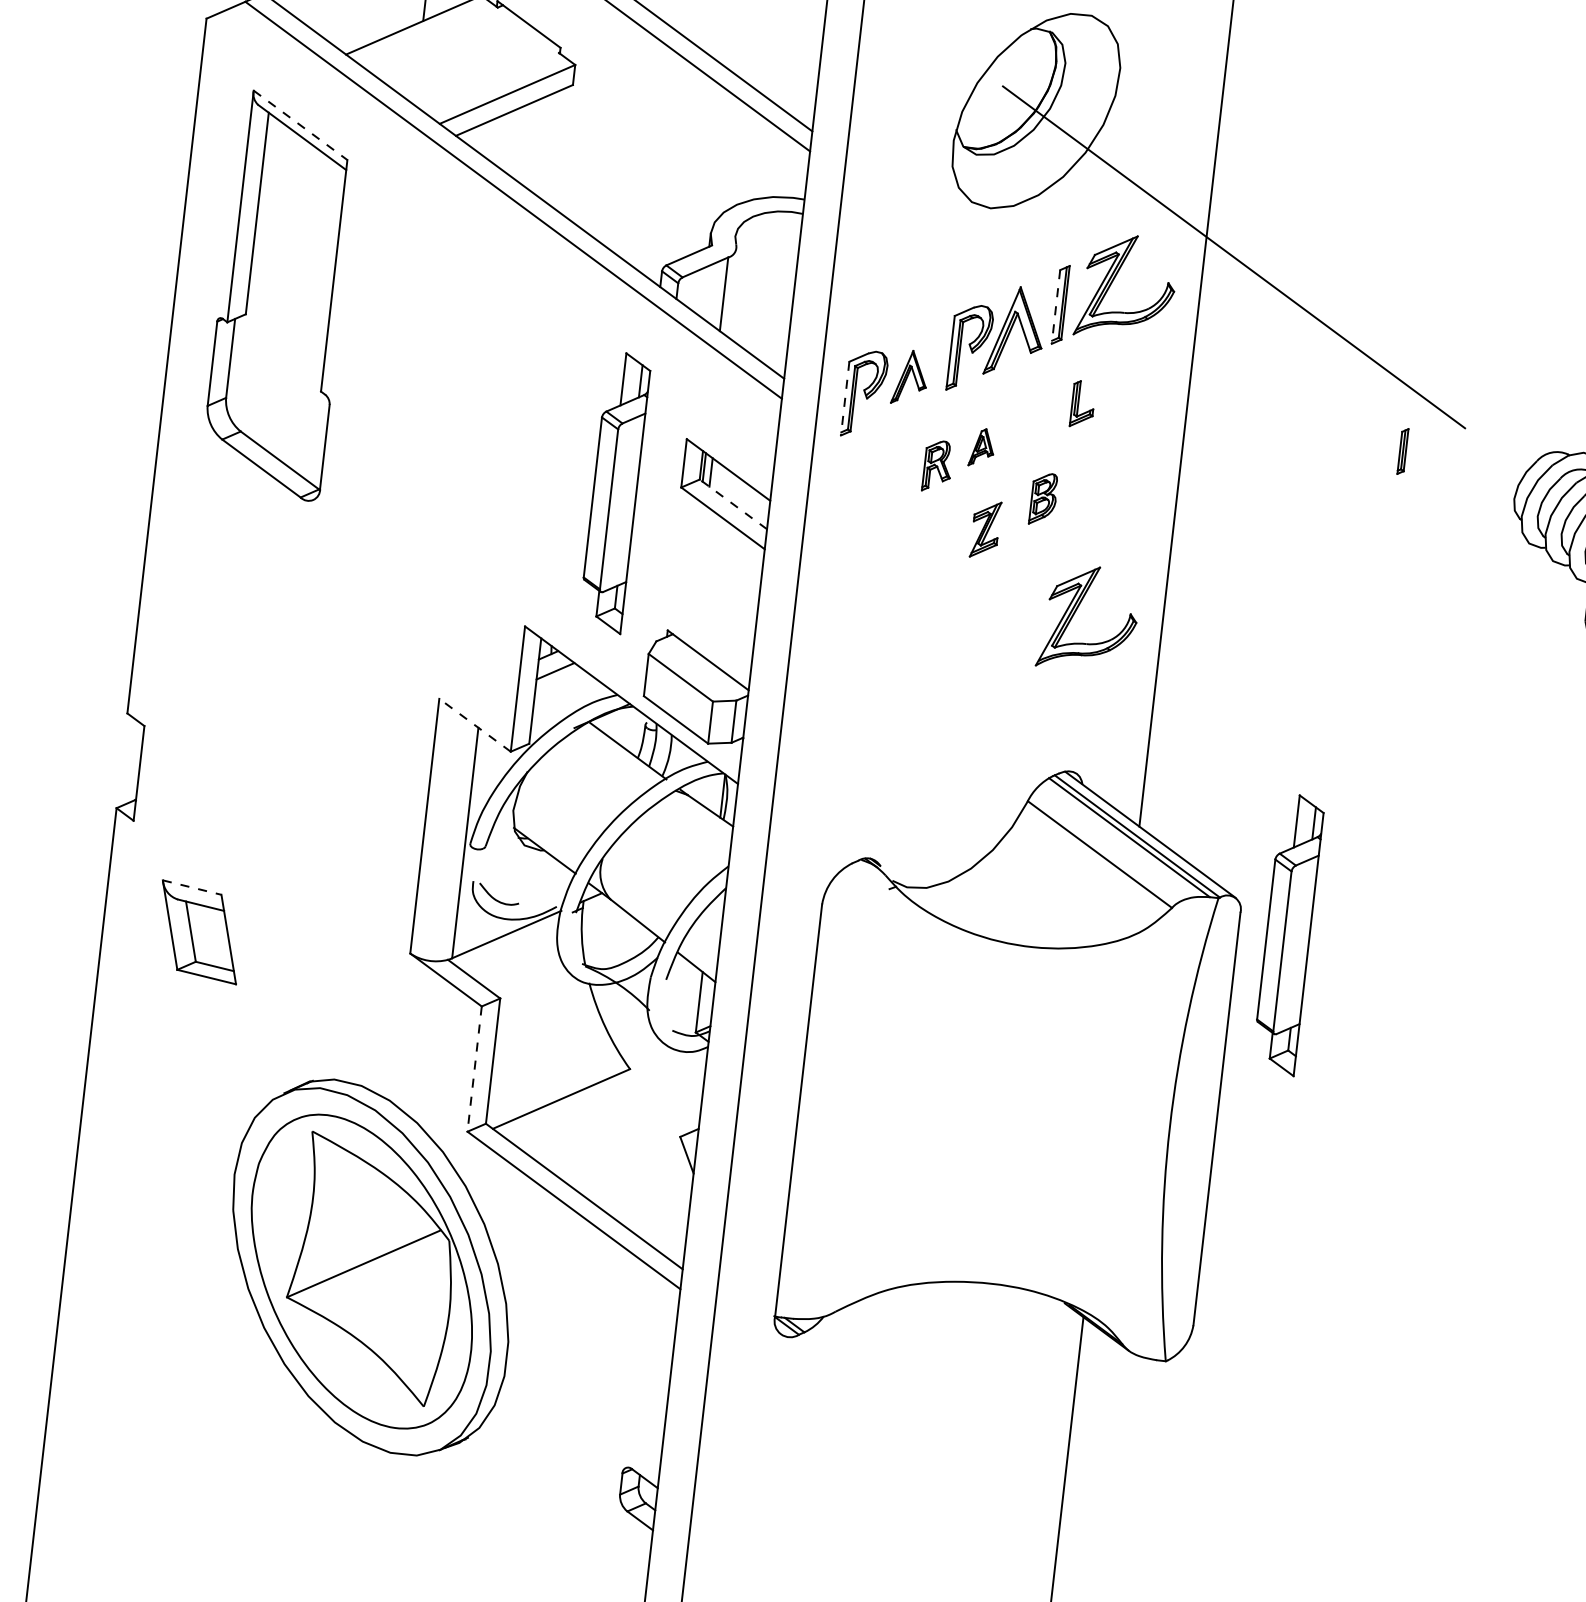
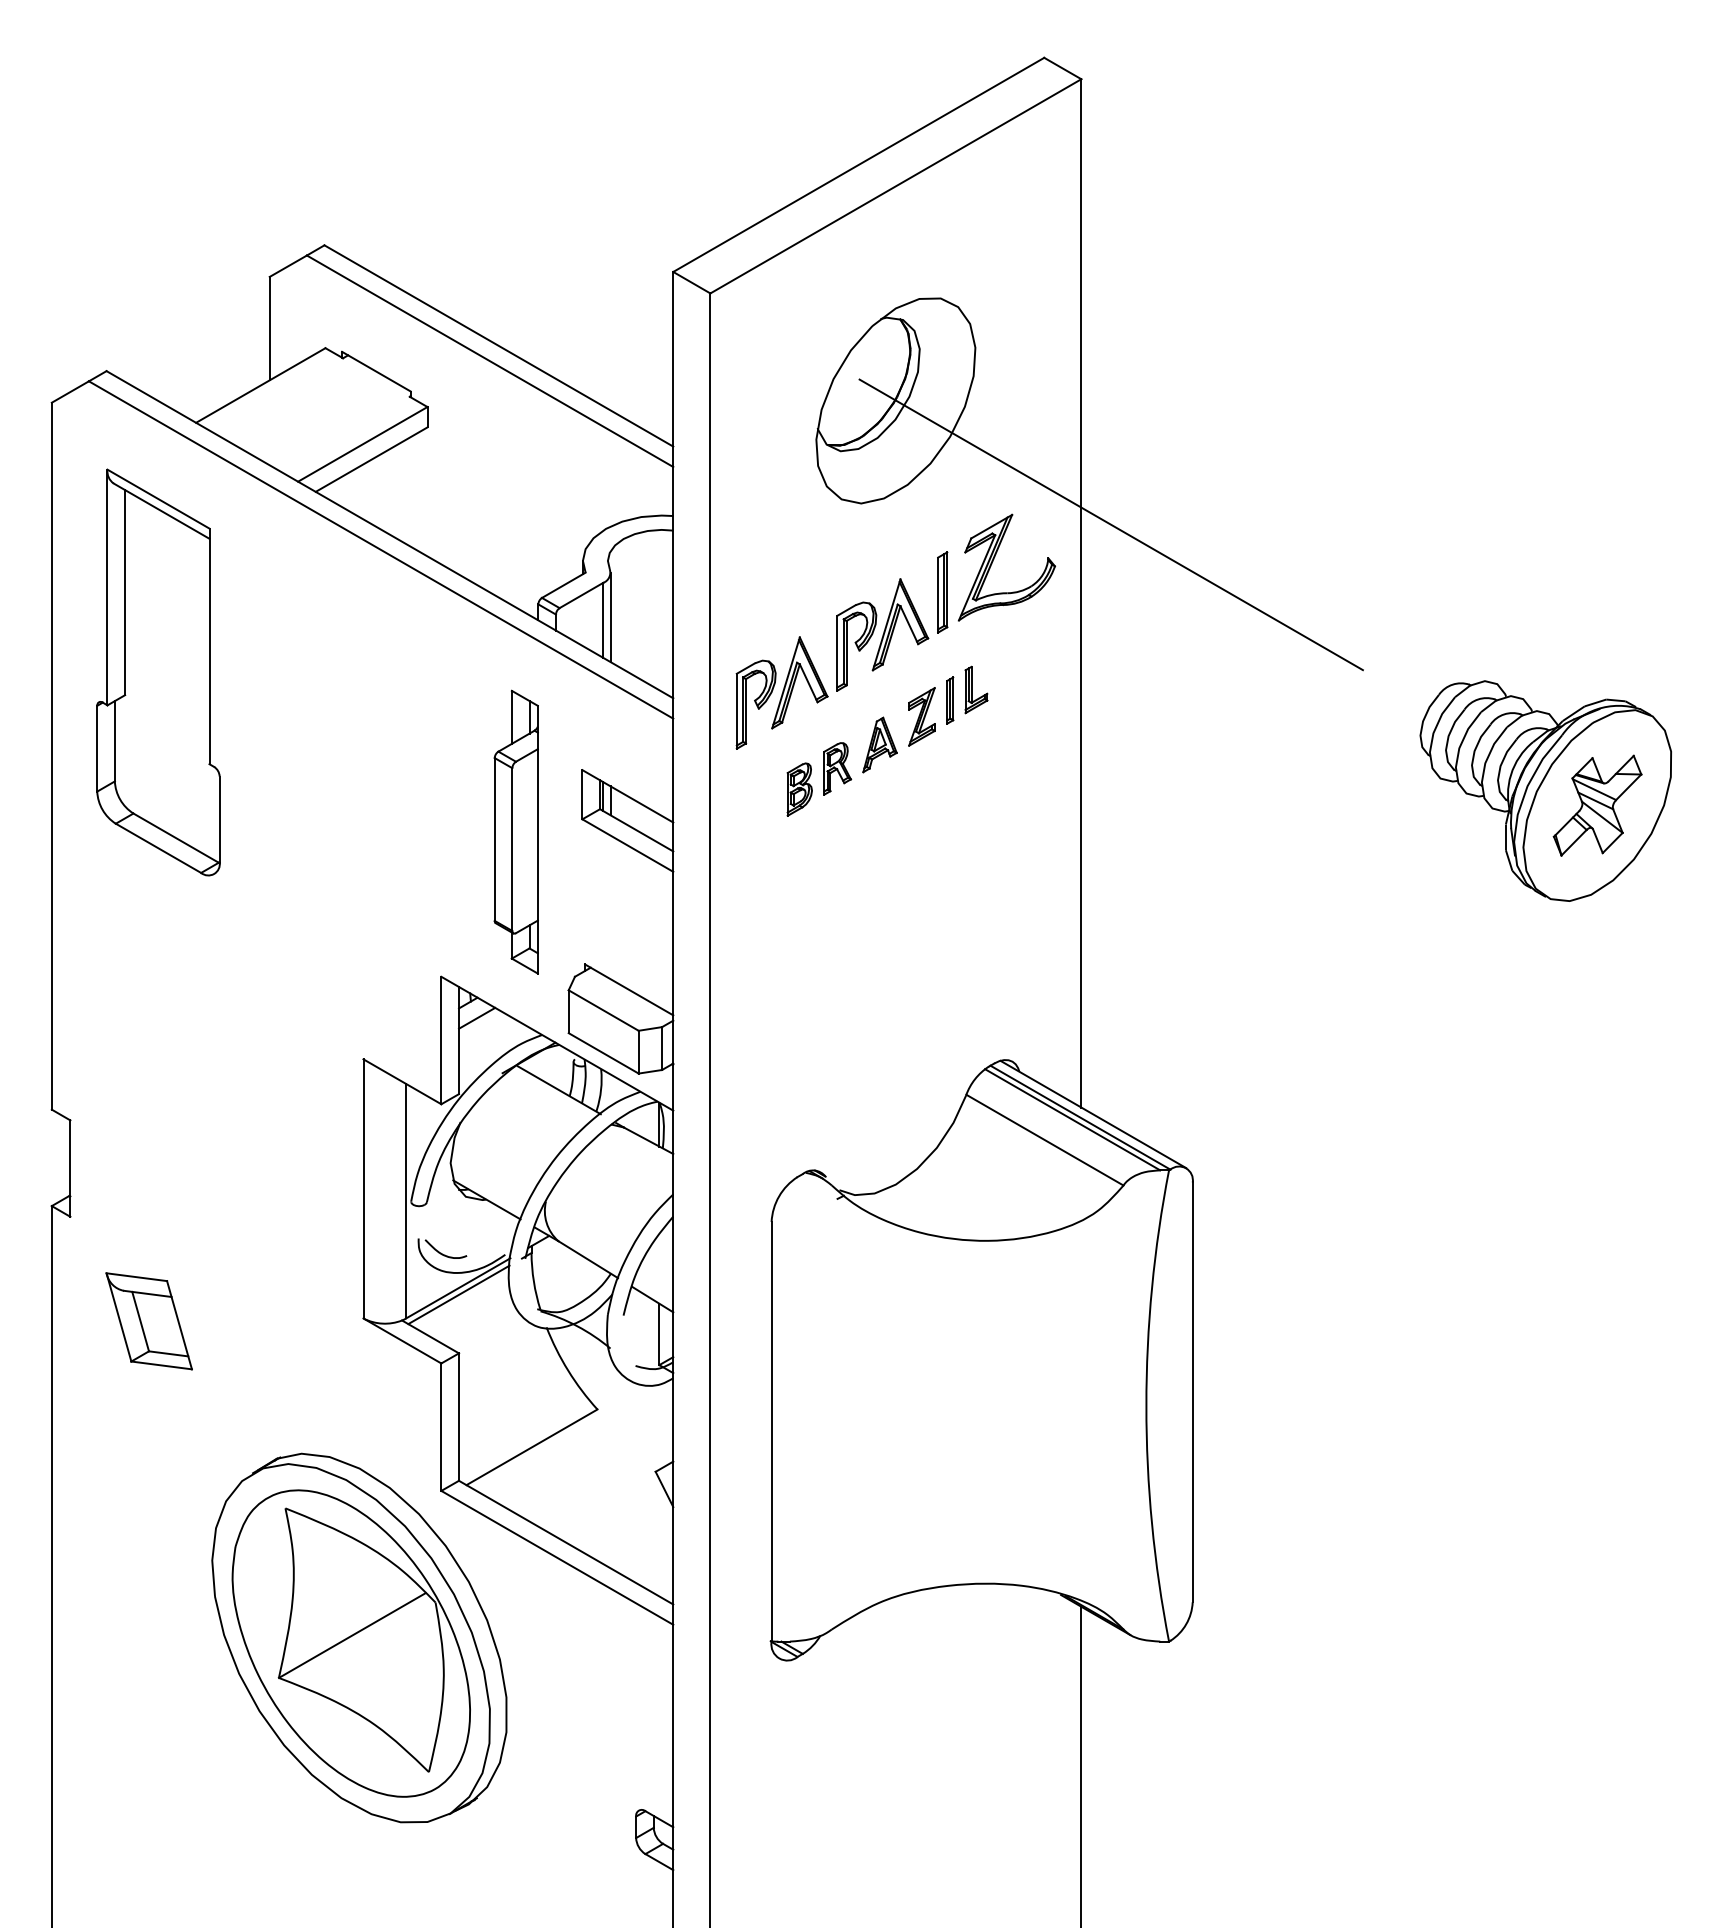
line: (300, 125) -> (158, 499), dashed -> solid
line: (731, 292) -> (610, 617), added
line: (1056, 307) -> (938, 595), dashed -> solid
part: (909, 377) -> (799, 682), size x1.67
line: (844, 398) -> (736, 711), dashed -> solid
part: (981, 447) -> (879, 744), size x1.43
part: (1403, 451) -> (950, 700), moved
part: (1043, 499) -> (799, 789), moved
line: (733, 504) -> (636, 830), dashed -> solid
part: (985, 529) -> (921, 716), moved
part: (1076, 611) -> (993, 898), removed
line: (475, 725) -> (402, 1081), dashed -> solid
line: (191, 887) -> (136, 1277), dashed -> solid
part: (1287, 934) -> (1242, 1198), removed
line: (506, 940) -> (458, 1294), added
line: (474, 1069) -> (441, 1427), dashed -> solid

